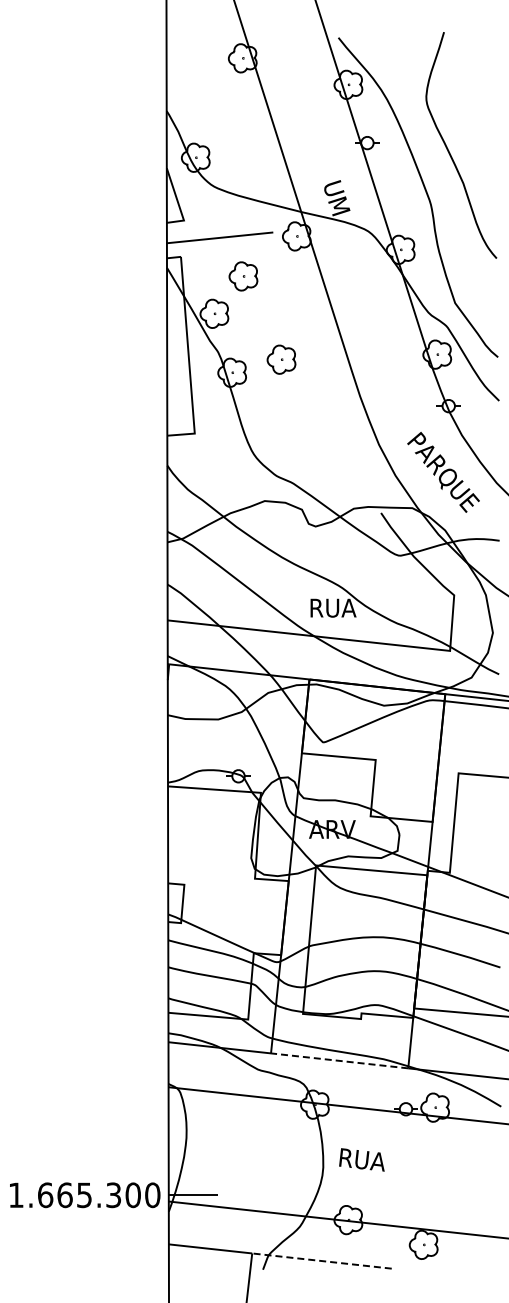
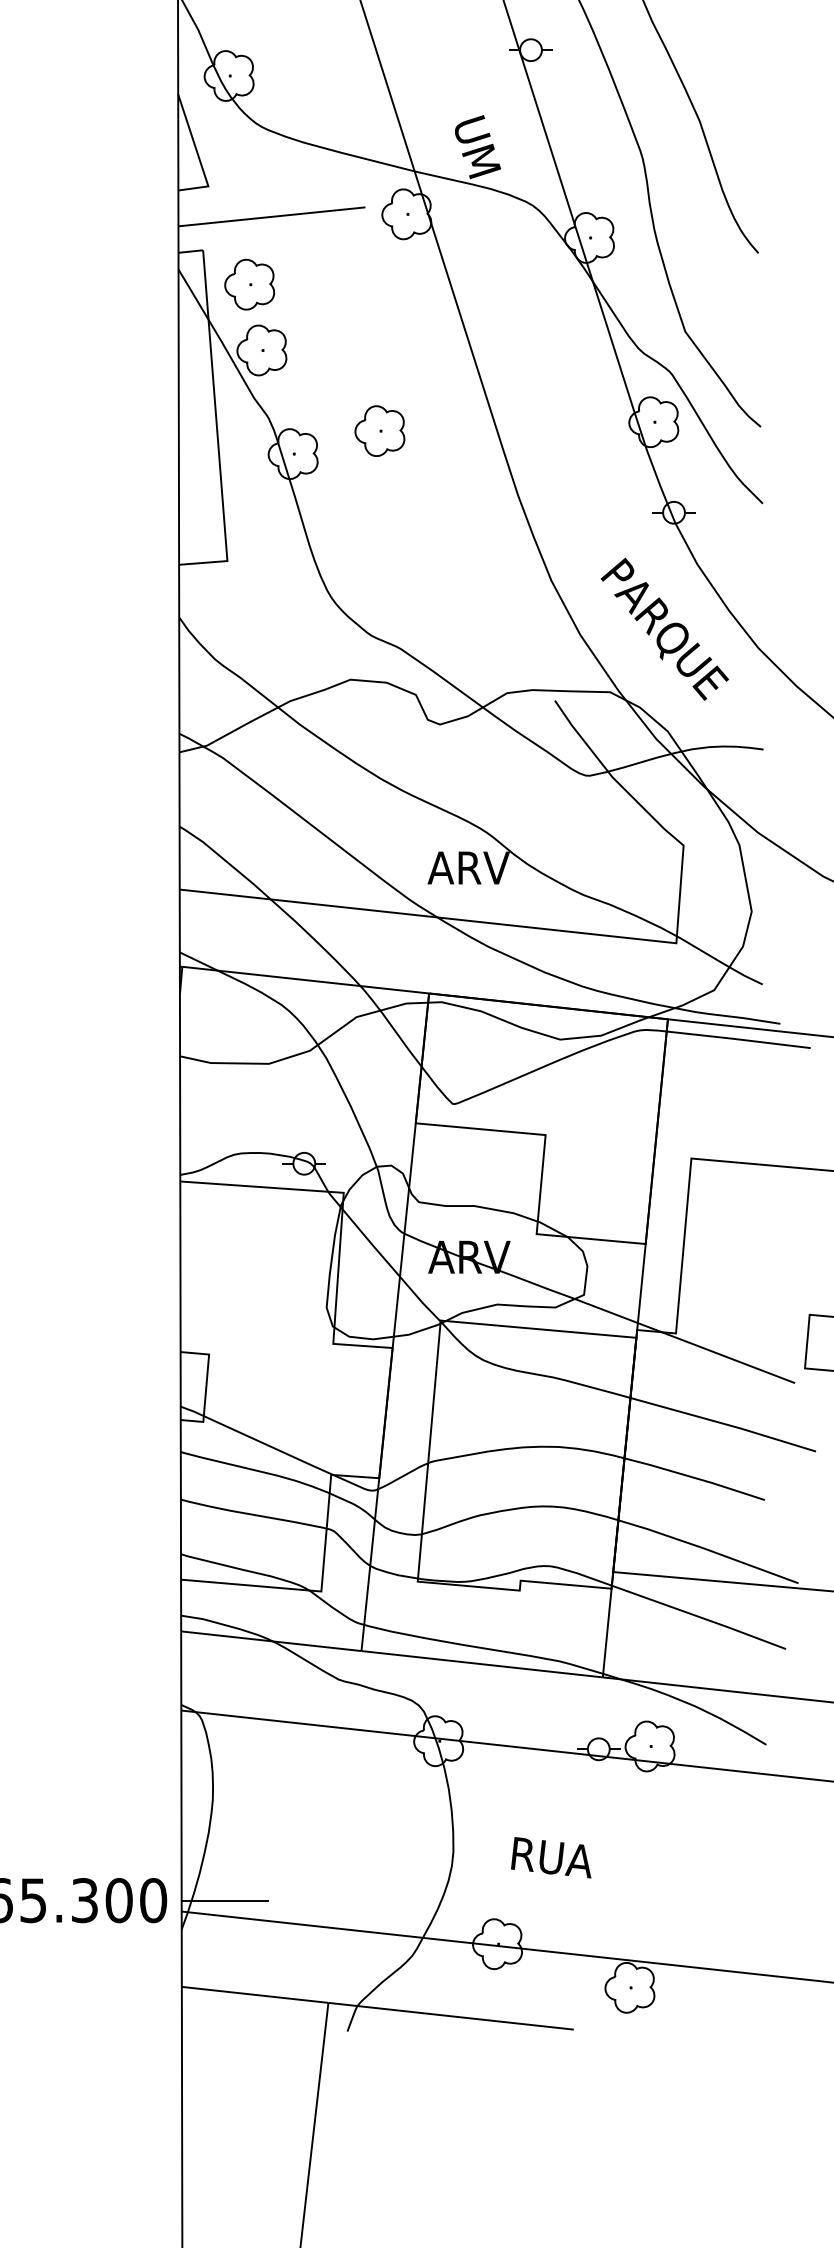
part: (243, 276) -> (249, 284), moved
text: (332, 607) -> (469, 866), RUA -> ARV
line: (339, 1060) -> (481, 1663), dashed -> solid
text: (361, 1159) -> (550, 1856), moved
line: (321, 1261) -> (450, 2017), dashed -> solid

